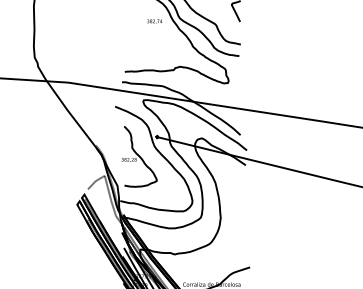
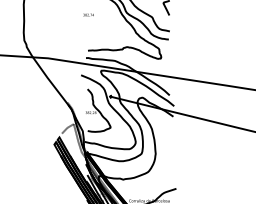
text: (154, 21) -> (88, 15), moved

